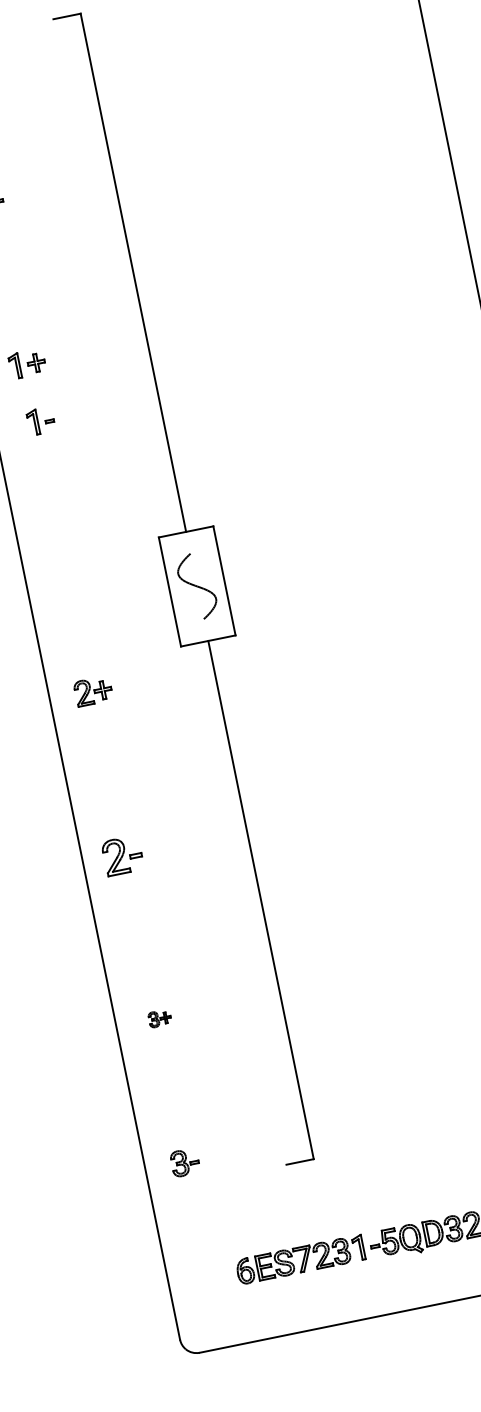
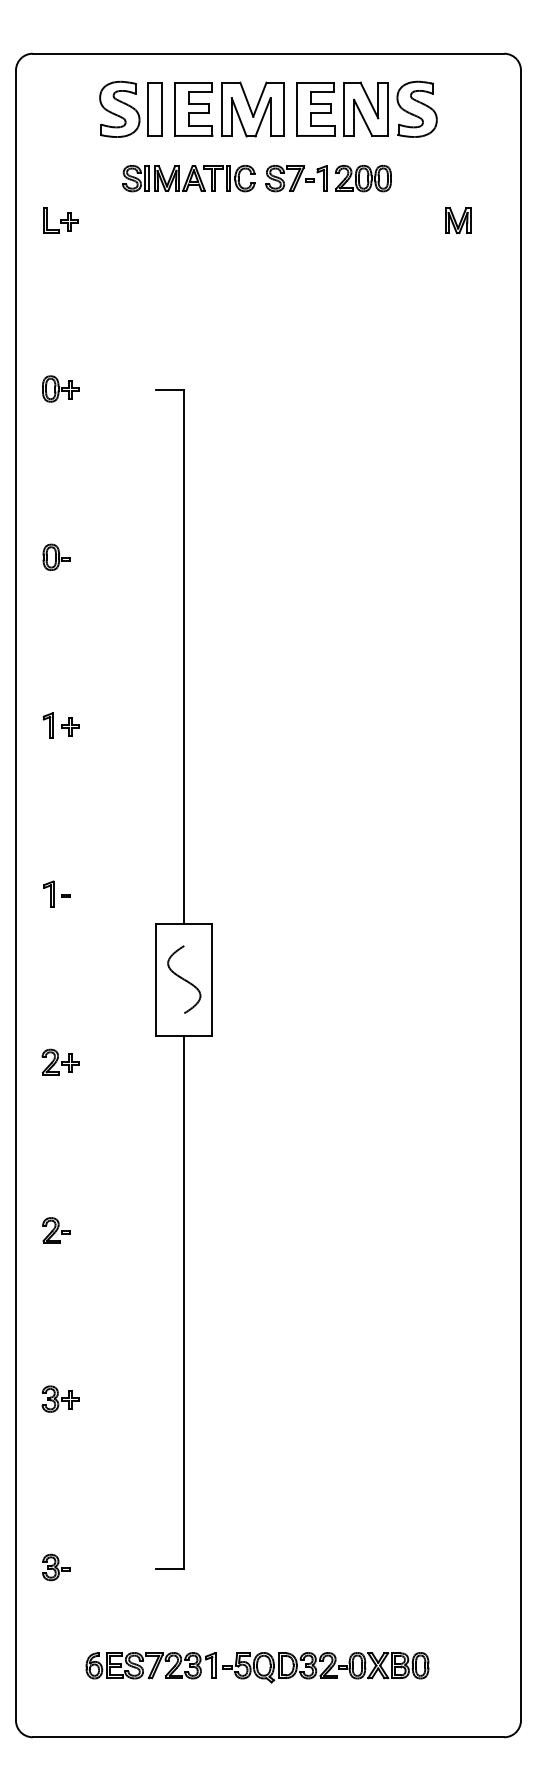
part: (40, 420) -> (56, 893), moved
part: (122, 855) -> (56, 1230), size x0.71
part: (159, 1018) -> (60, 1398), size x1.67
part: (185, 1162) -> (56, 1567), moved

